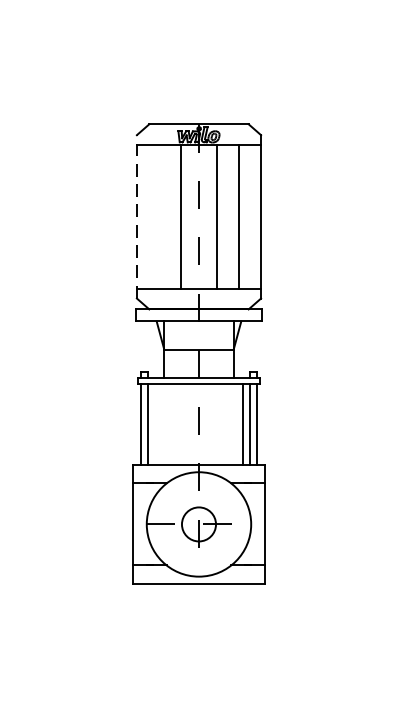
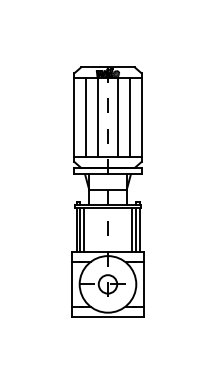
line: (137, 216) -> (74, 117), dashed -> solid
line: (159, 216) -> (86, 117), added
line: (155, 425) -> (84, 230), added

